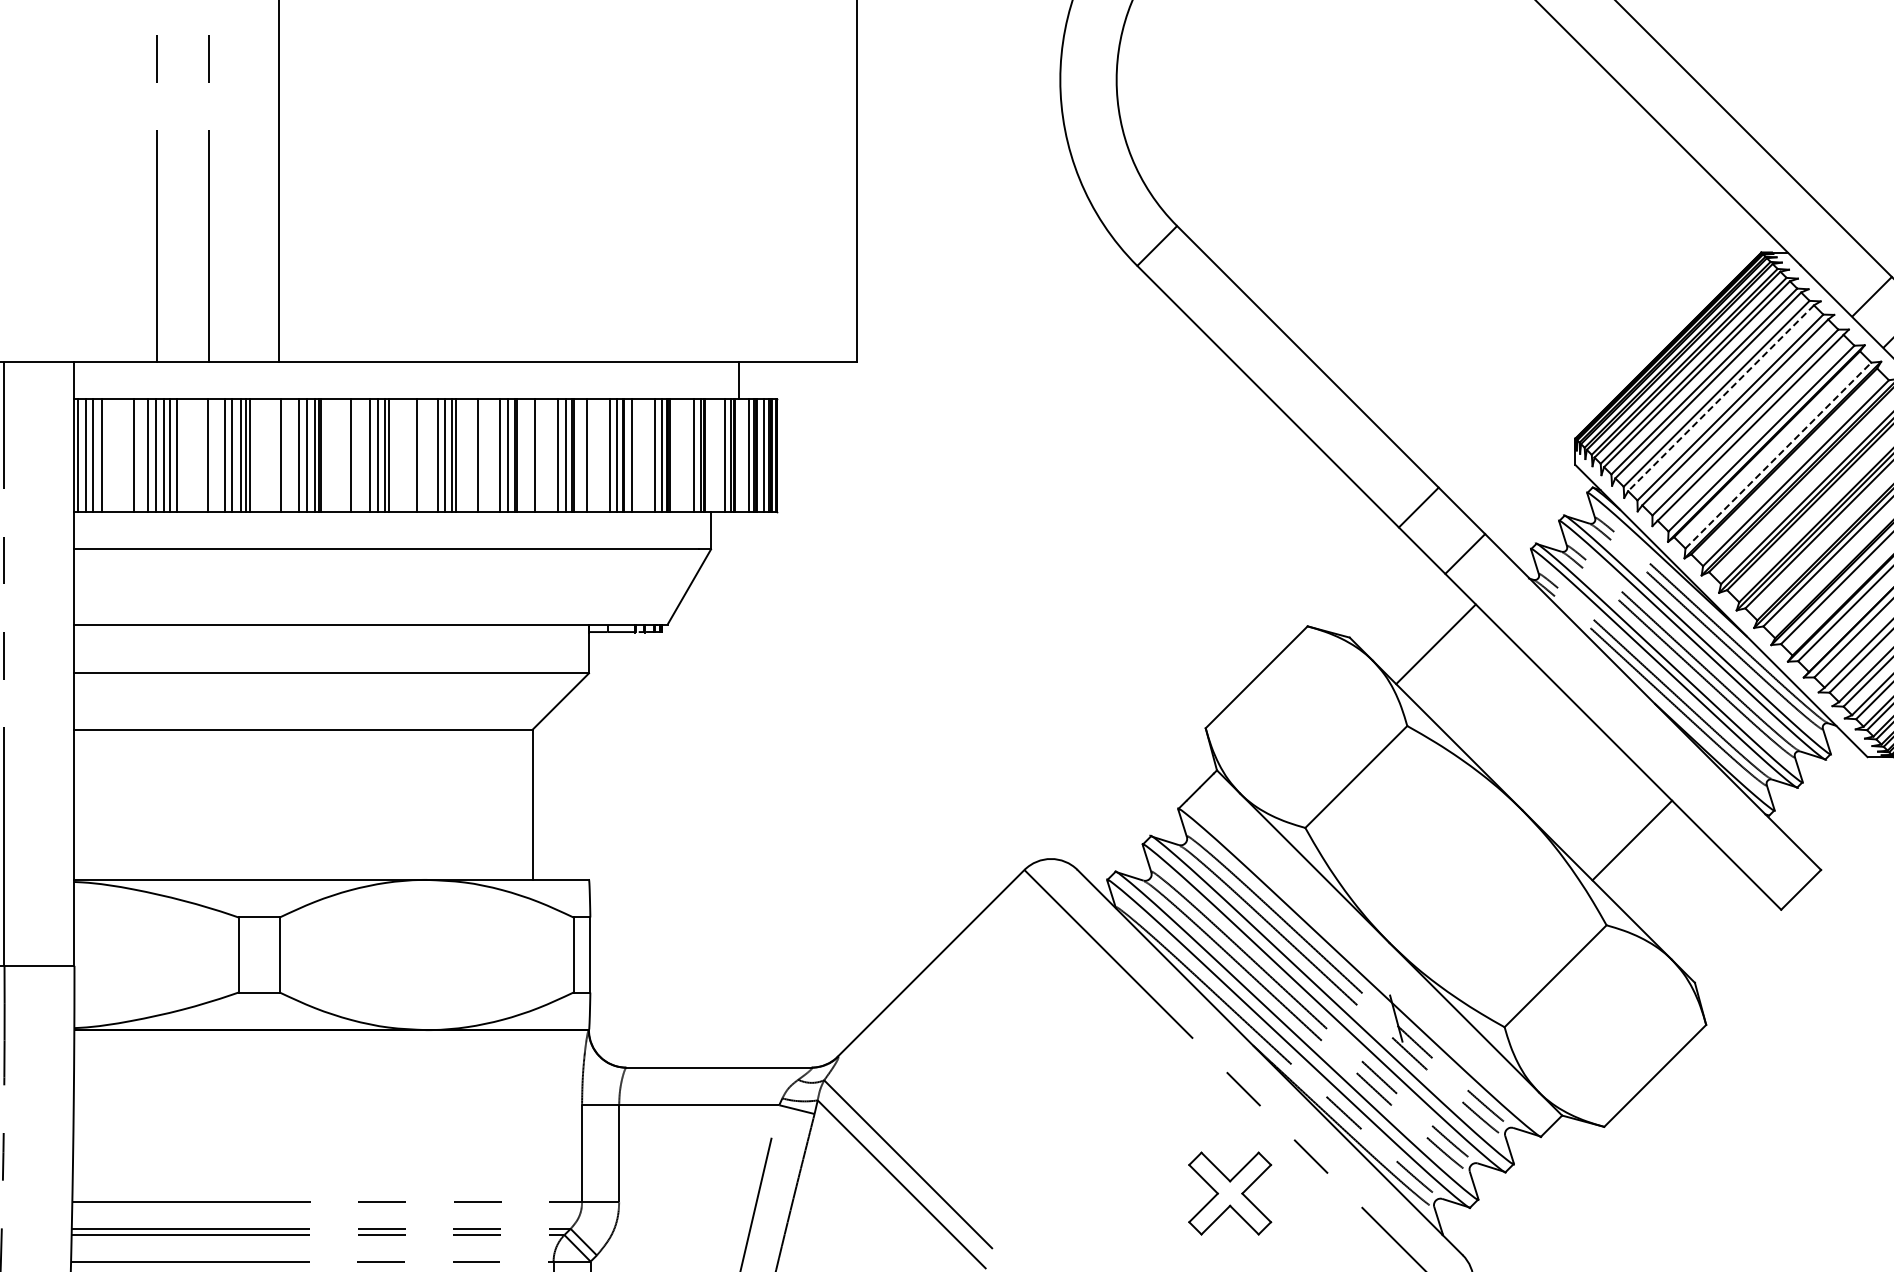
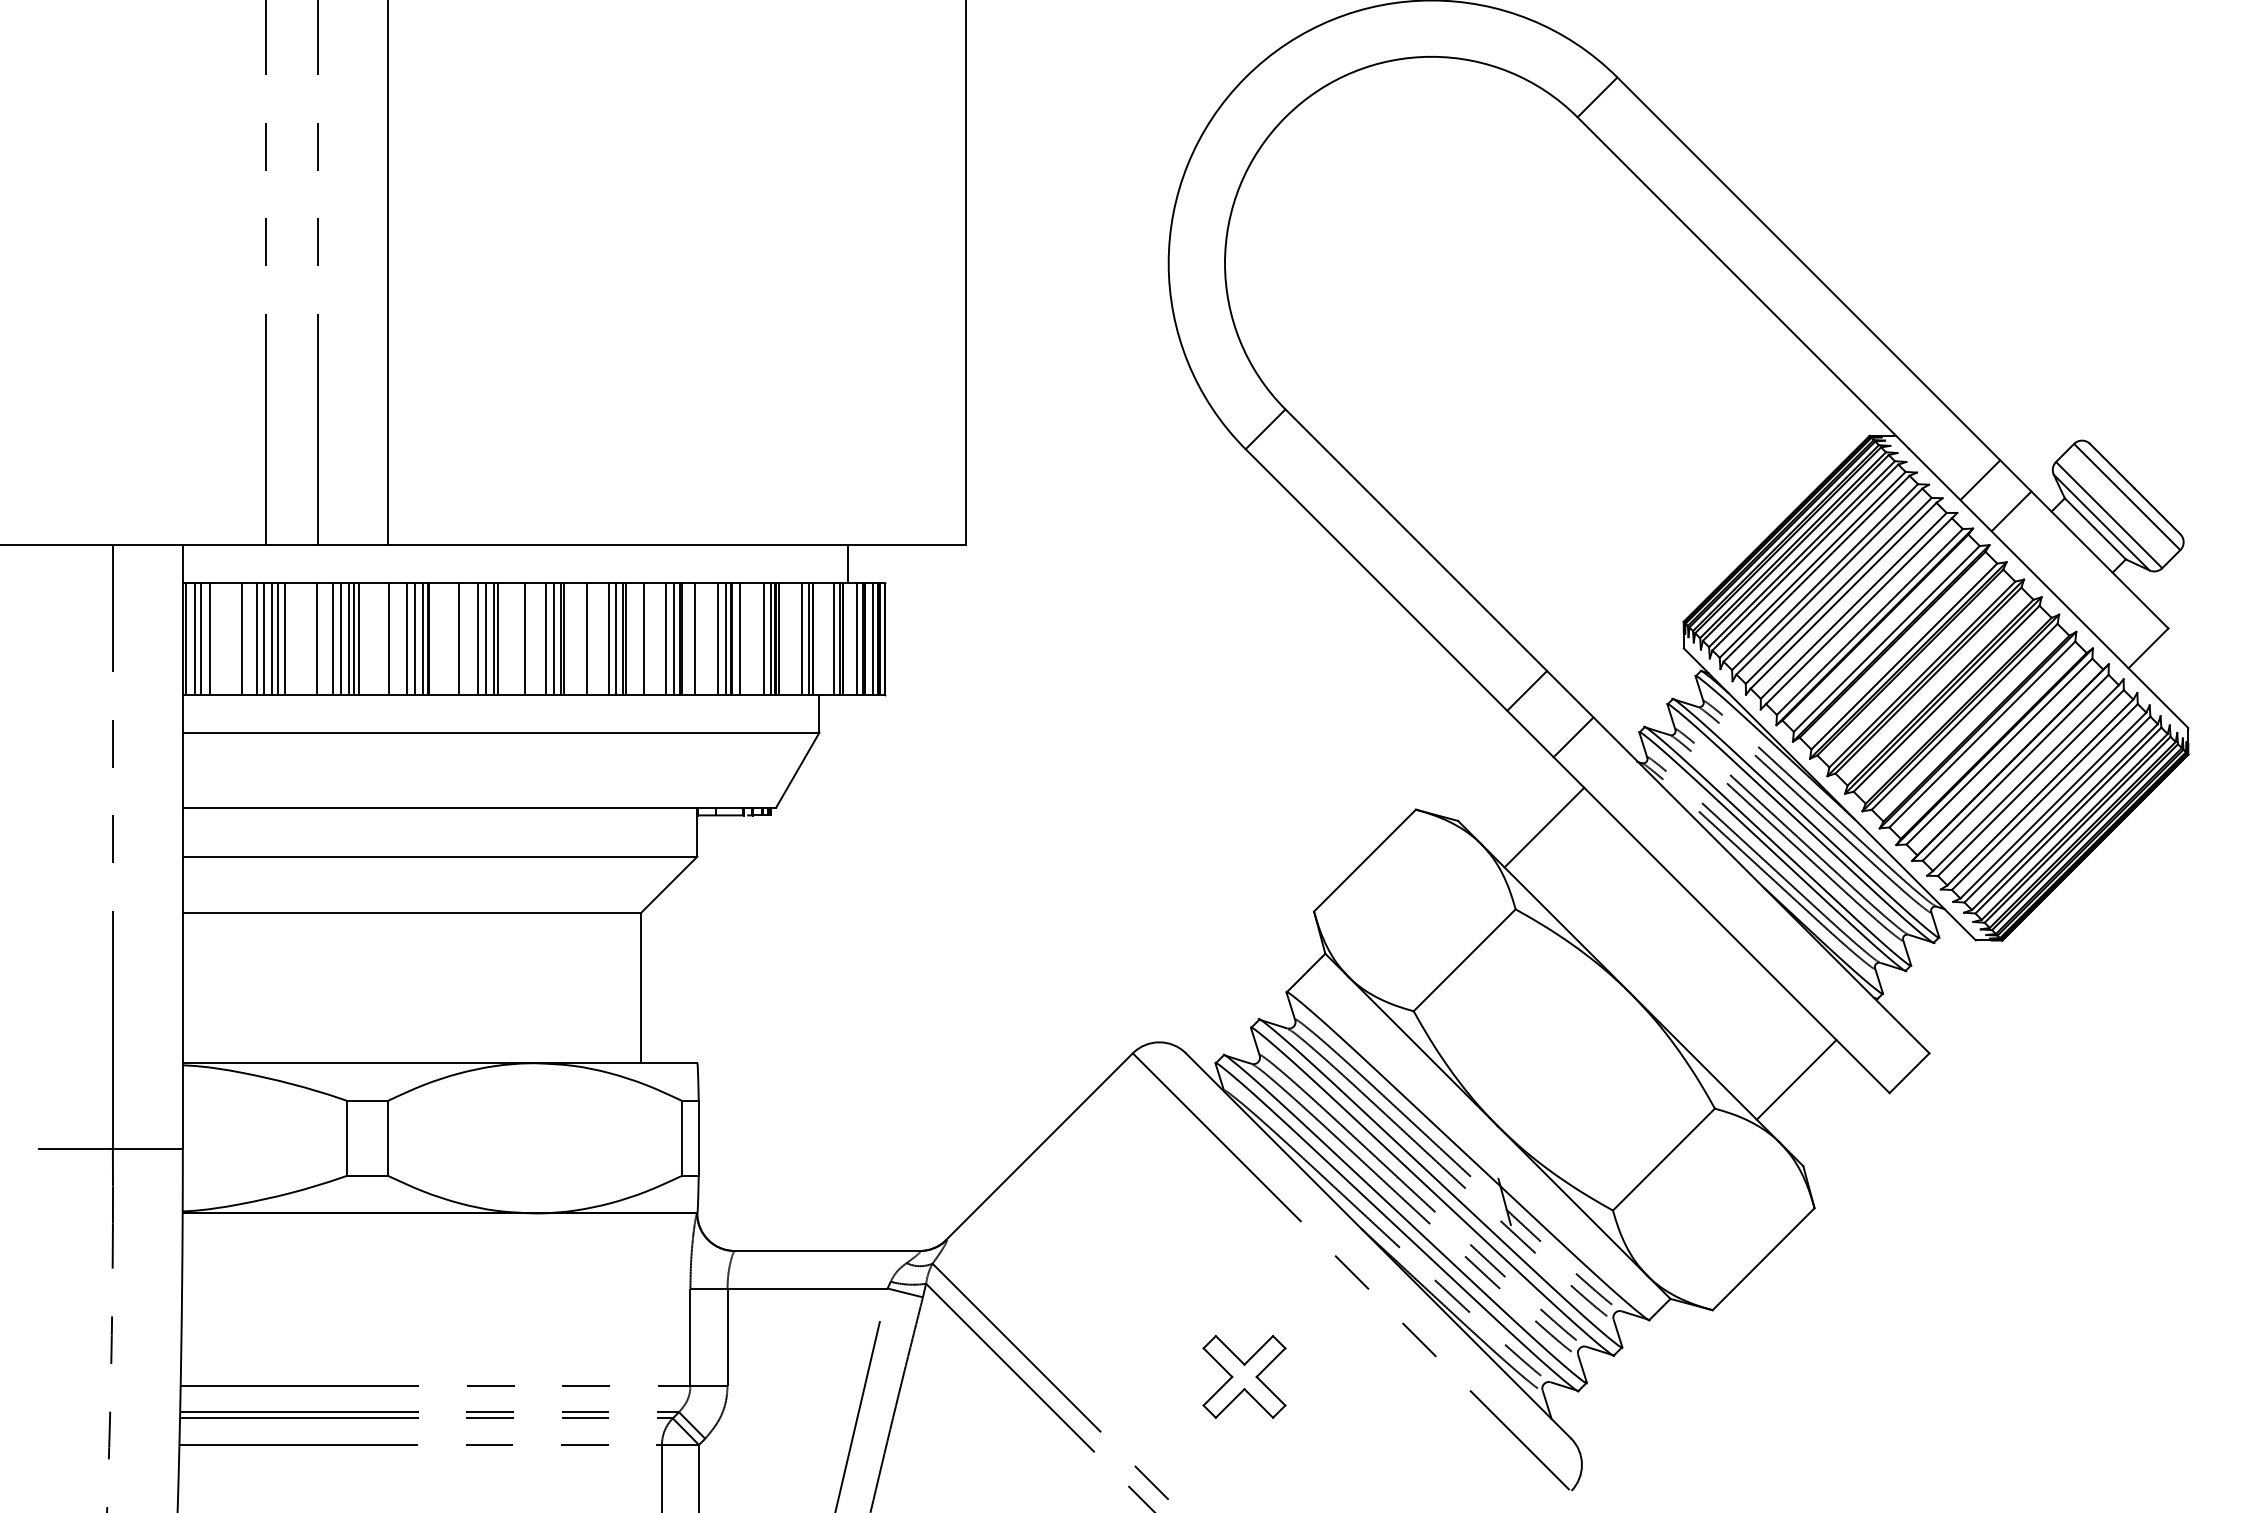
line: (1721, 398) -> (1829, 581), dashed -> solid
line: (1779, 455) -> (1887, 638), dashed -> solid
line: (1632, 840) -> (1796, 1079), moved
part: (1230, 1193) -> (1244, 1376), moved

